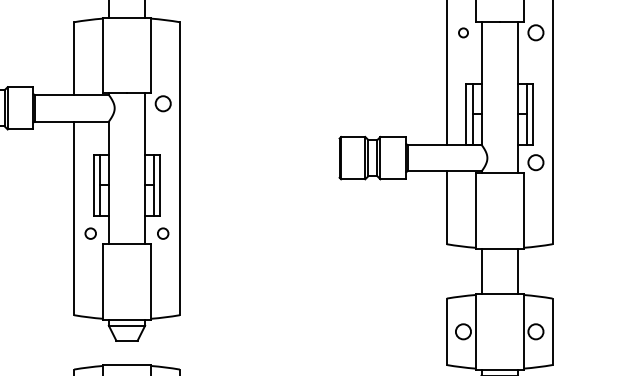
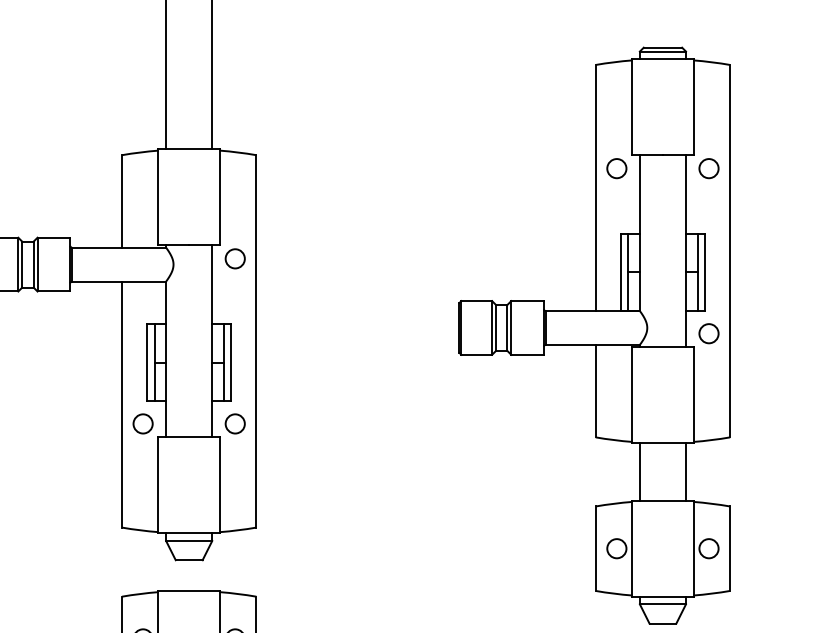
circle: (463, 32) -> (616, 168), size x1.67
circle: (90, 233) -> (142, 423), size x1.43
circle: (162, 233) -> (234, 423), size x1.43

